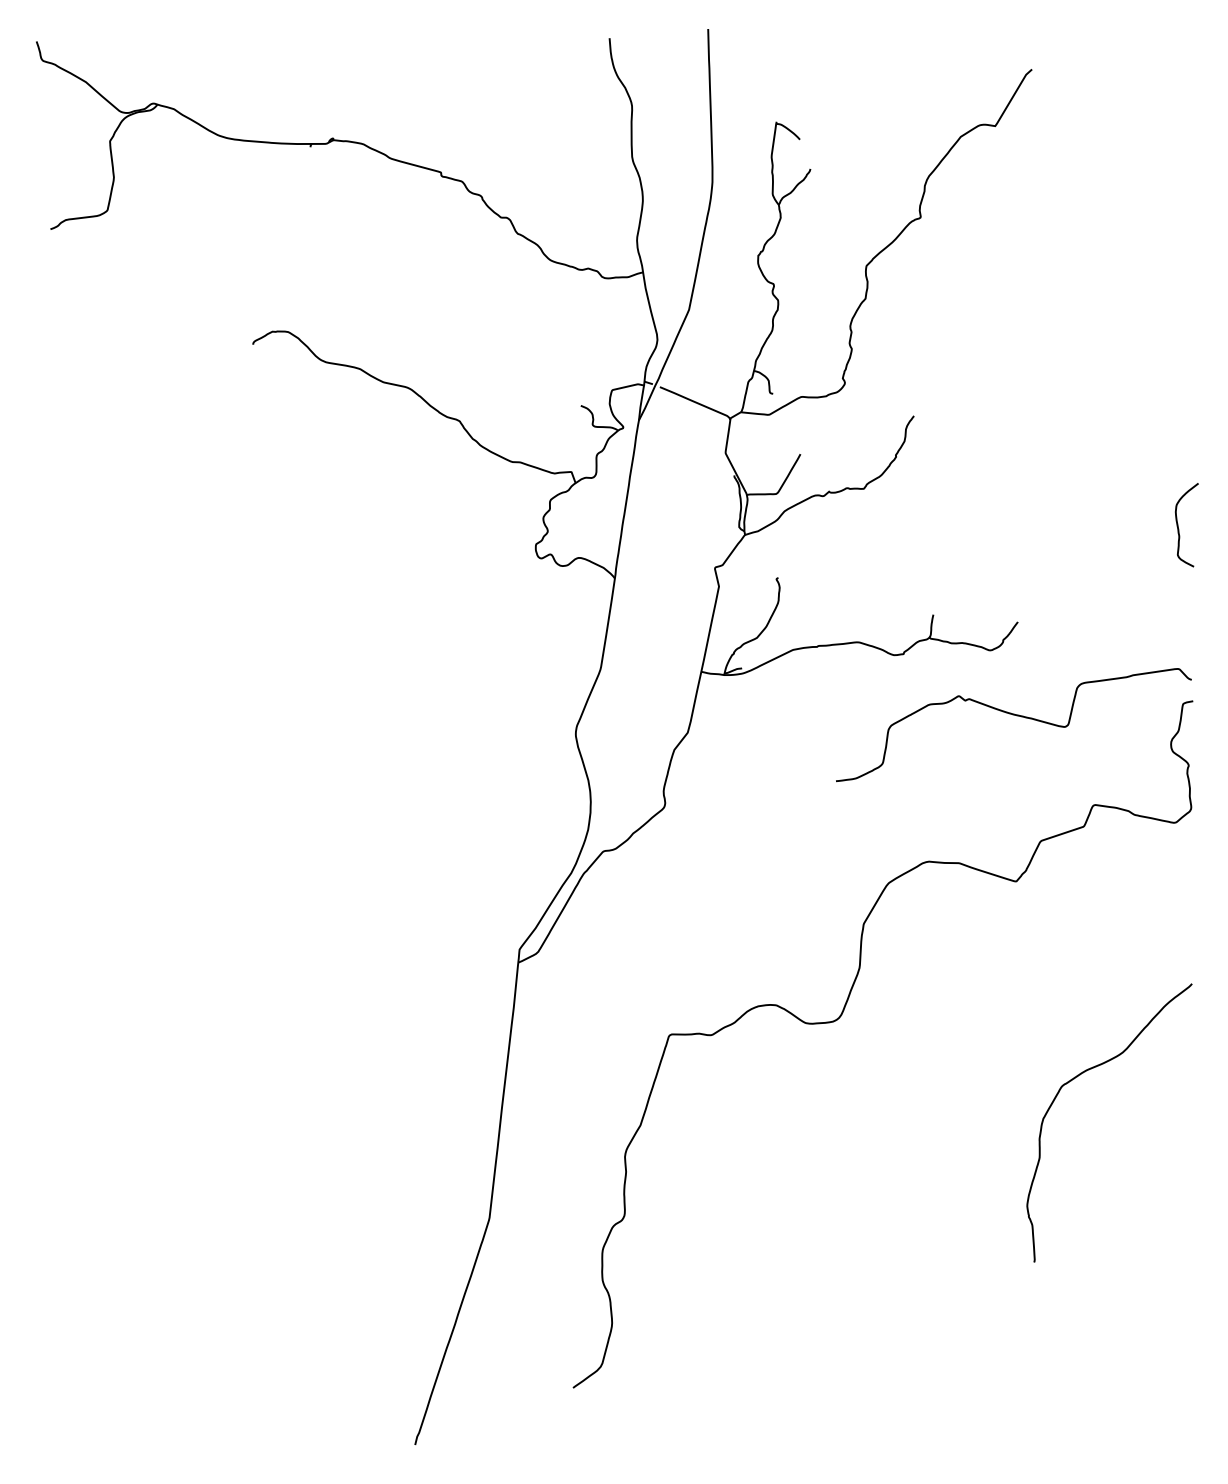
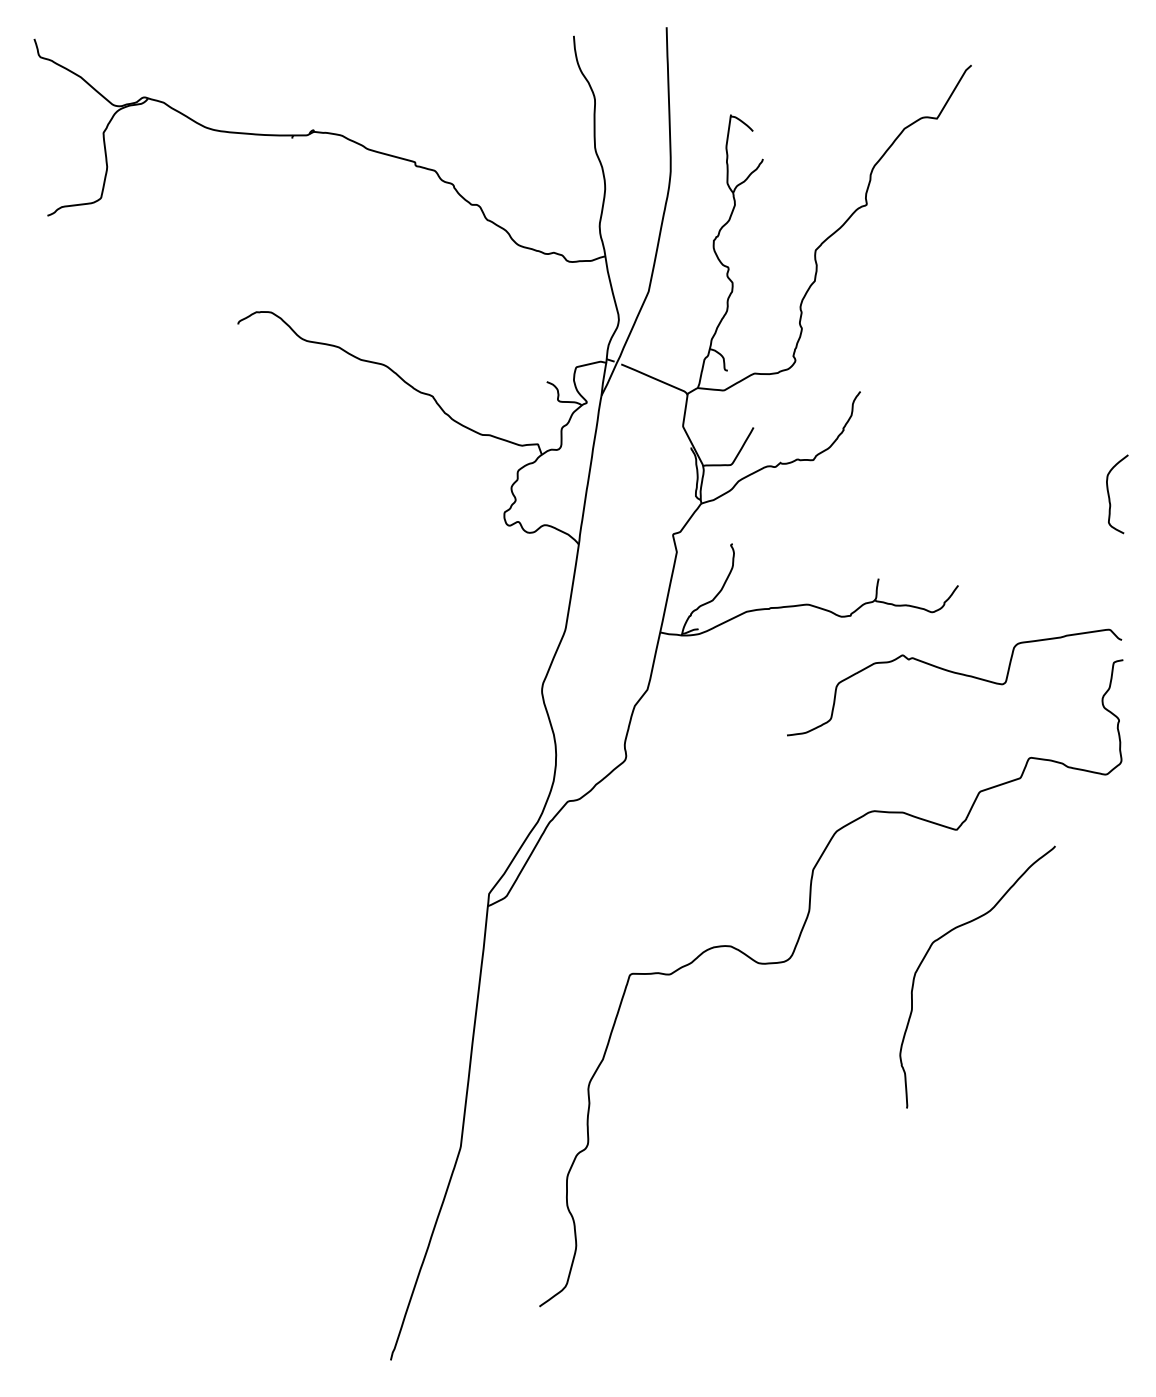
curve: (1077, 1077) -> (947, 934), moved

